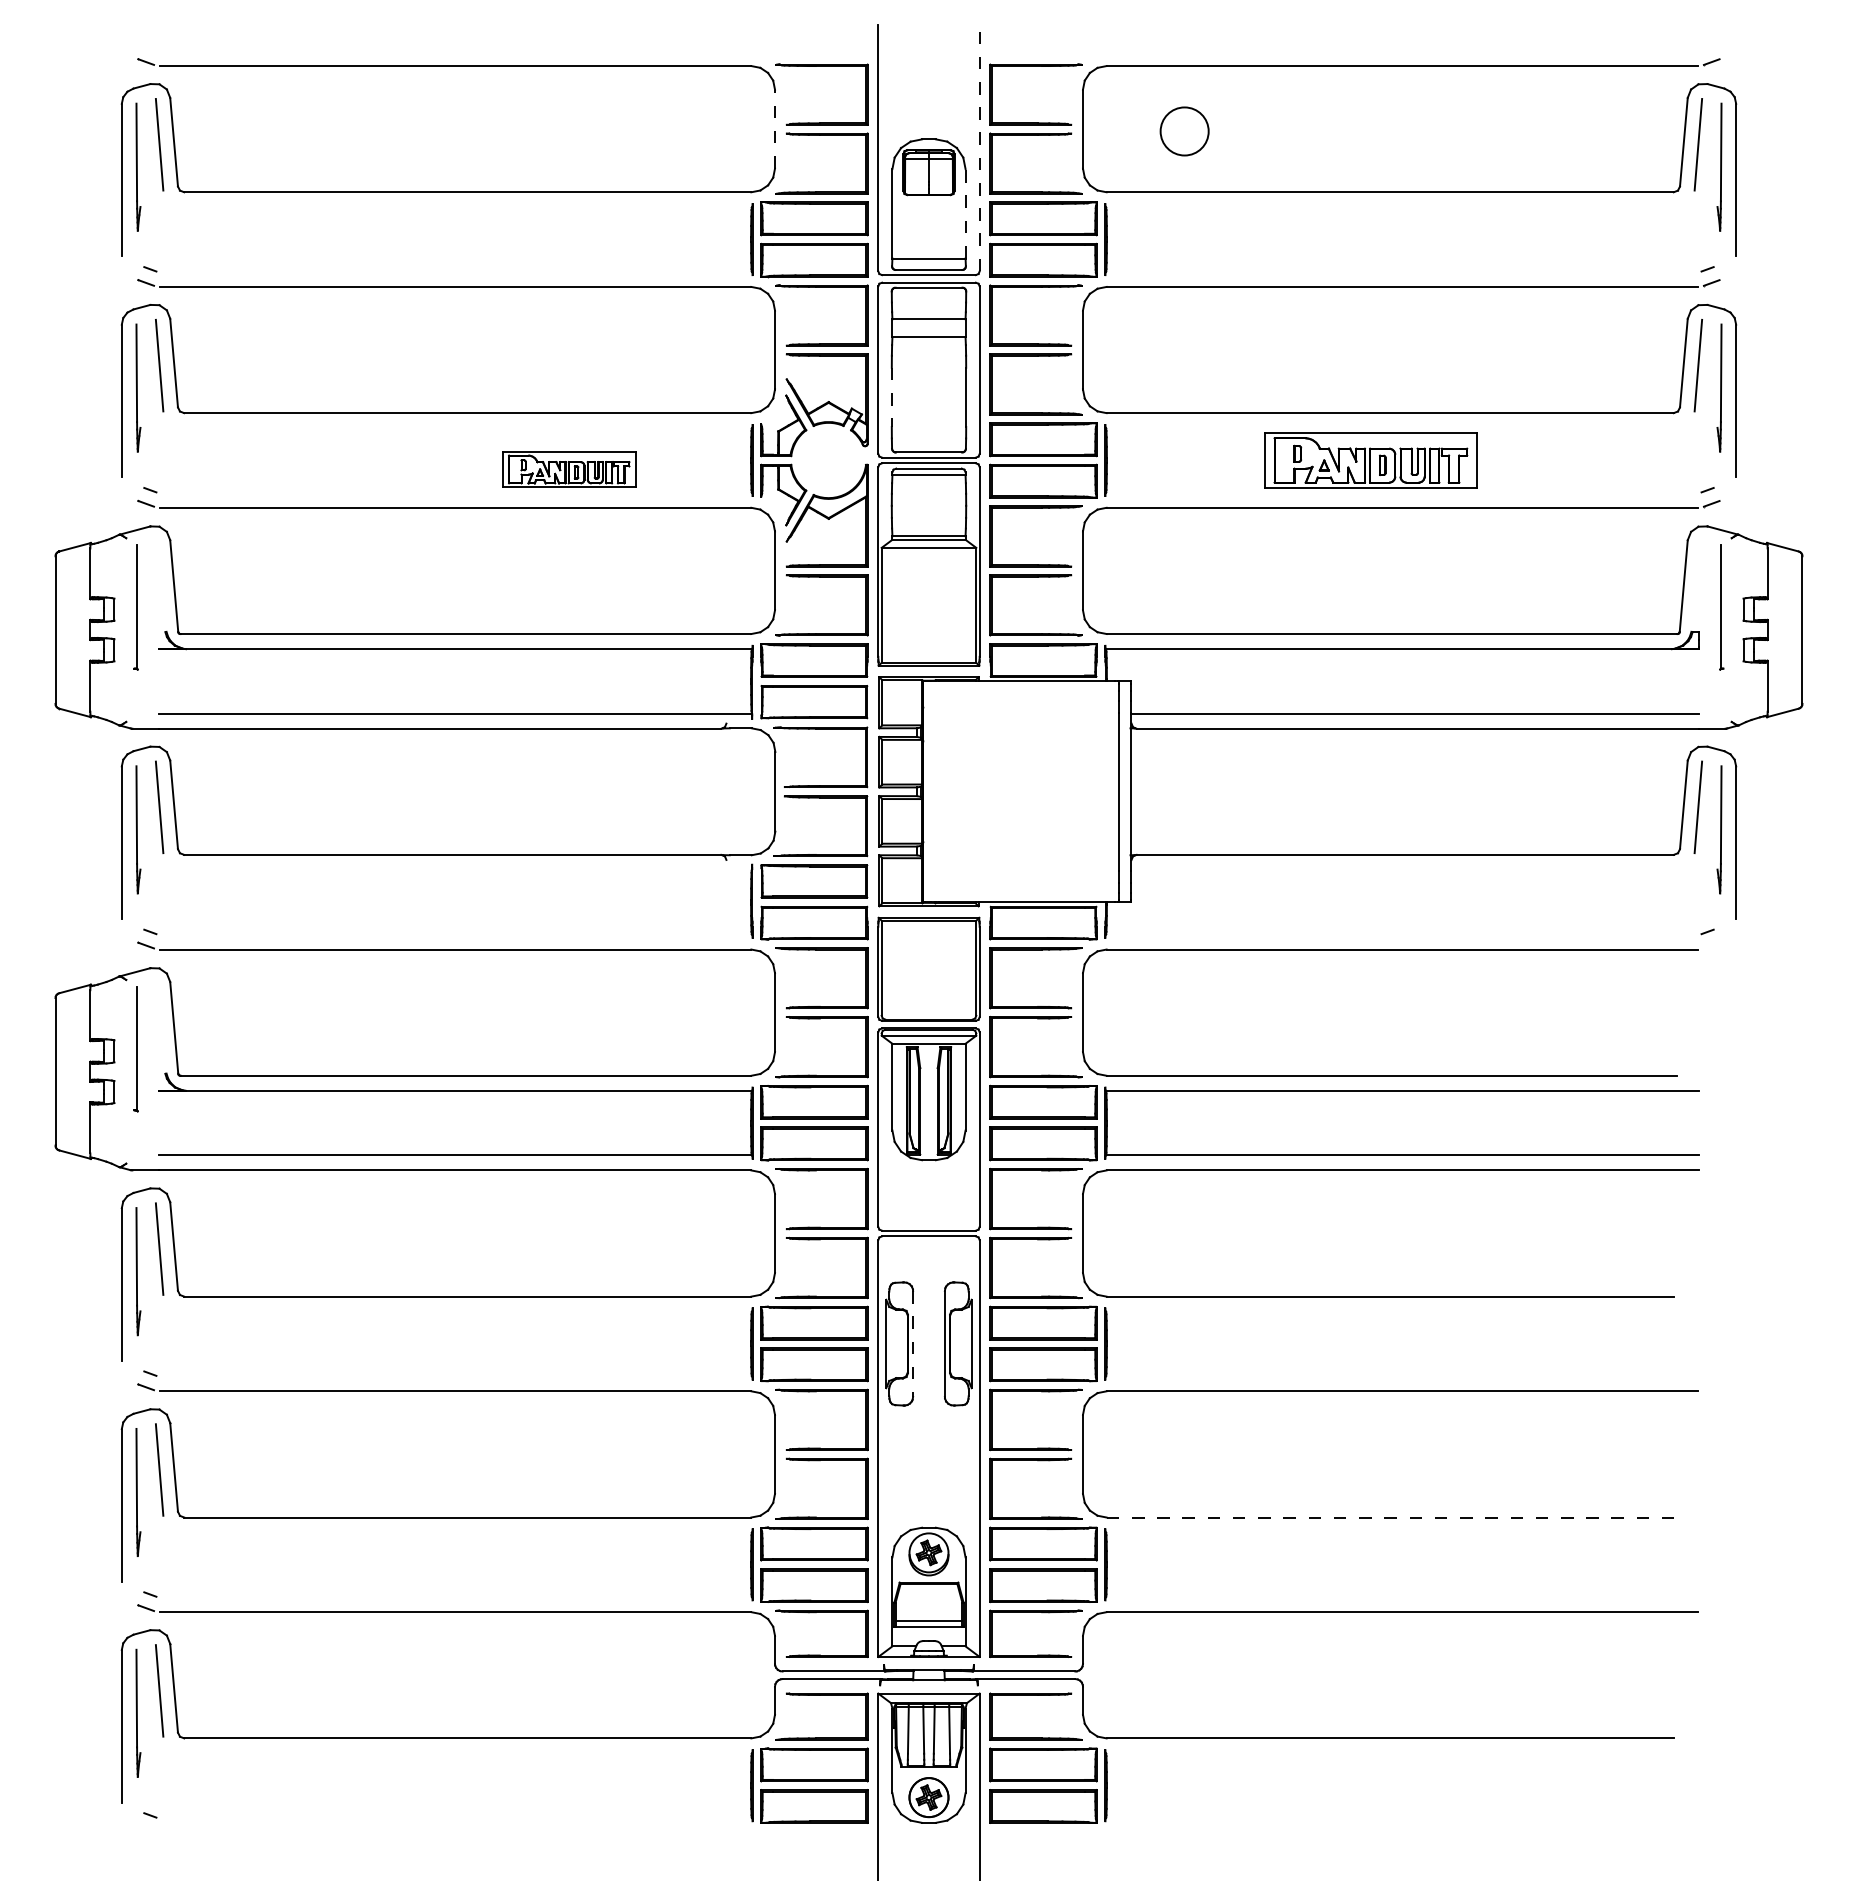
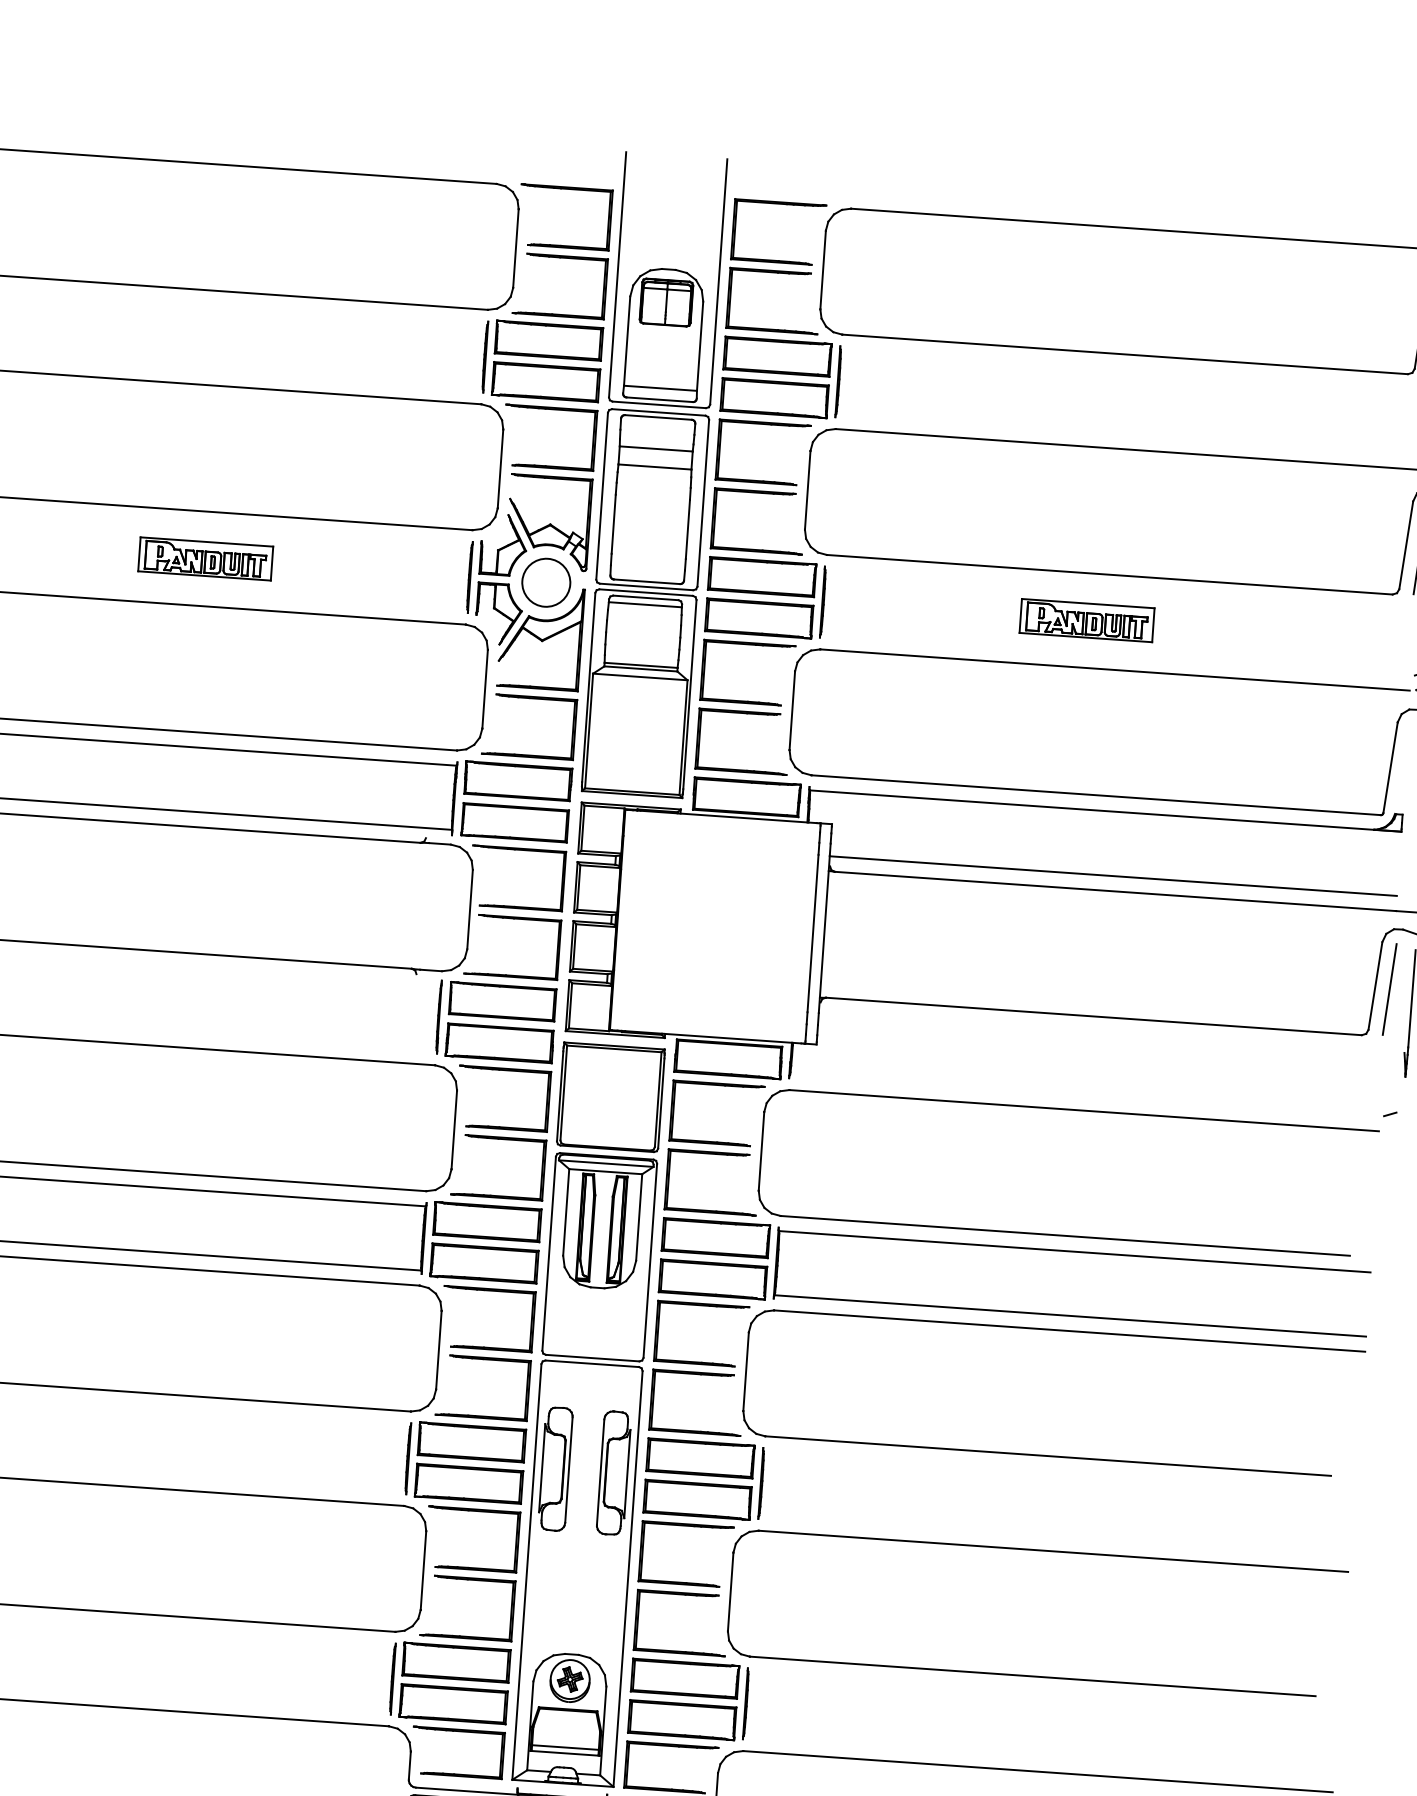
line: (775, 128) -> (516, 247), dashed -> solid
circle: (1184, 131) -> (546, 582), moved
line: (979, 148) -> (718, 282), dashed -> solid
line: (965, 213) -> (700, 345), dashed -> solid
line: (891, 397) -> (613, 524), dashed -> solid
part: (1370, 460) -> (1086, 620), size x0.62
part: (569, 469) -> (205, 559), moved
line: (913, 1343) -> (569, 1469), dashed -> solid
line: (1390, 1517) -> (1033, 1676), dashed -> solid

